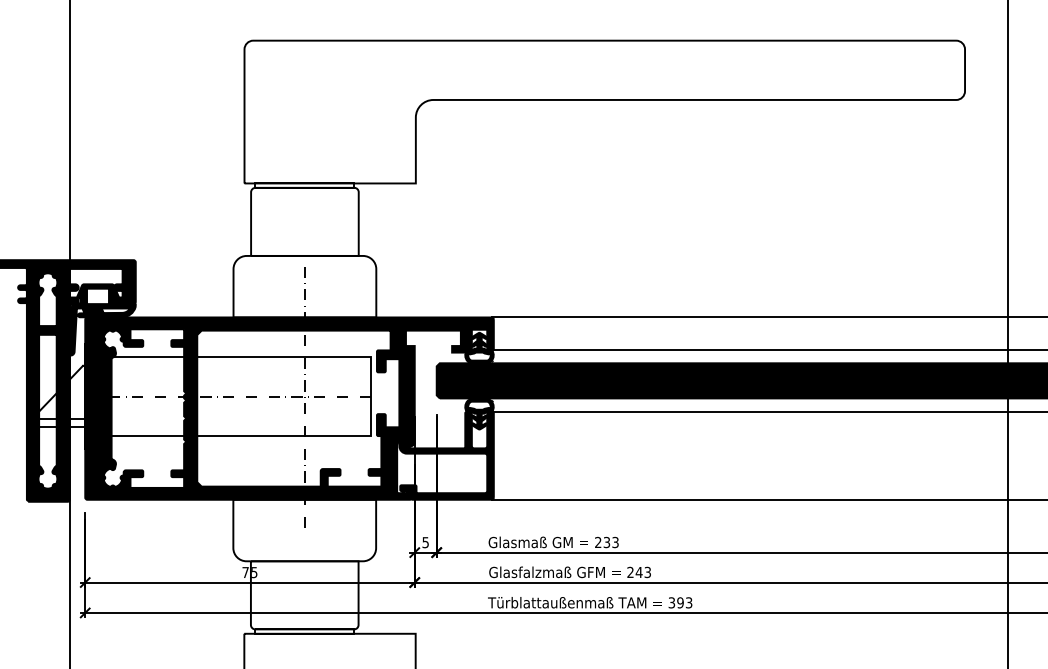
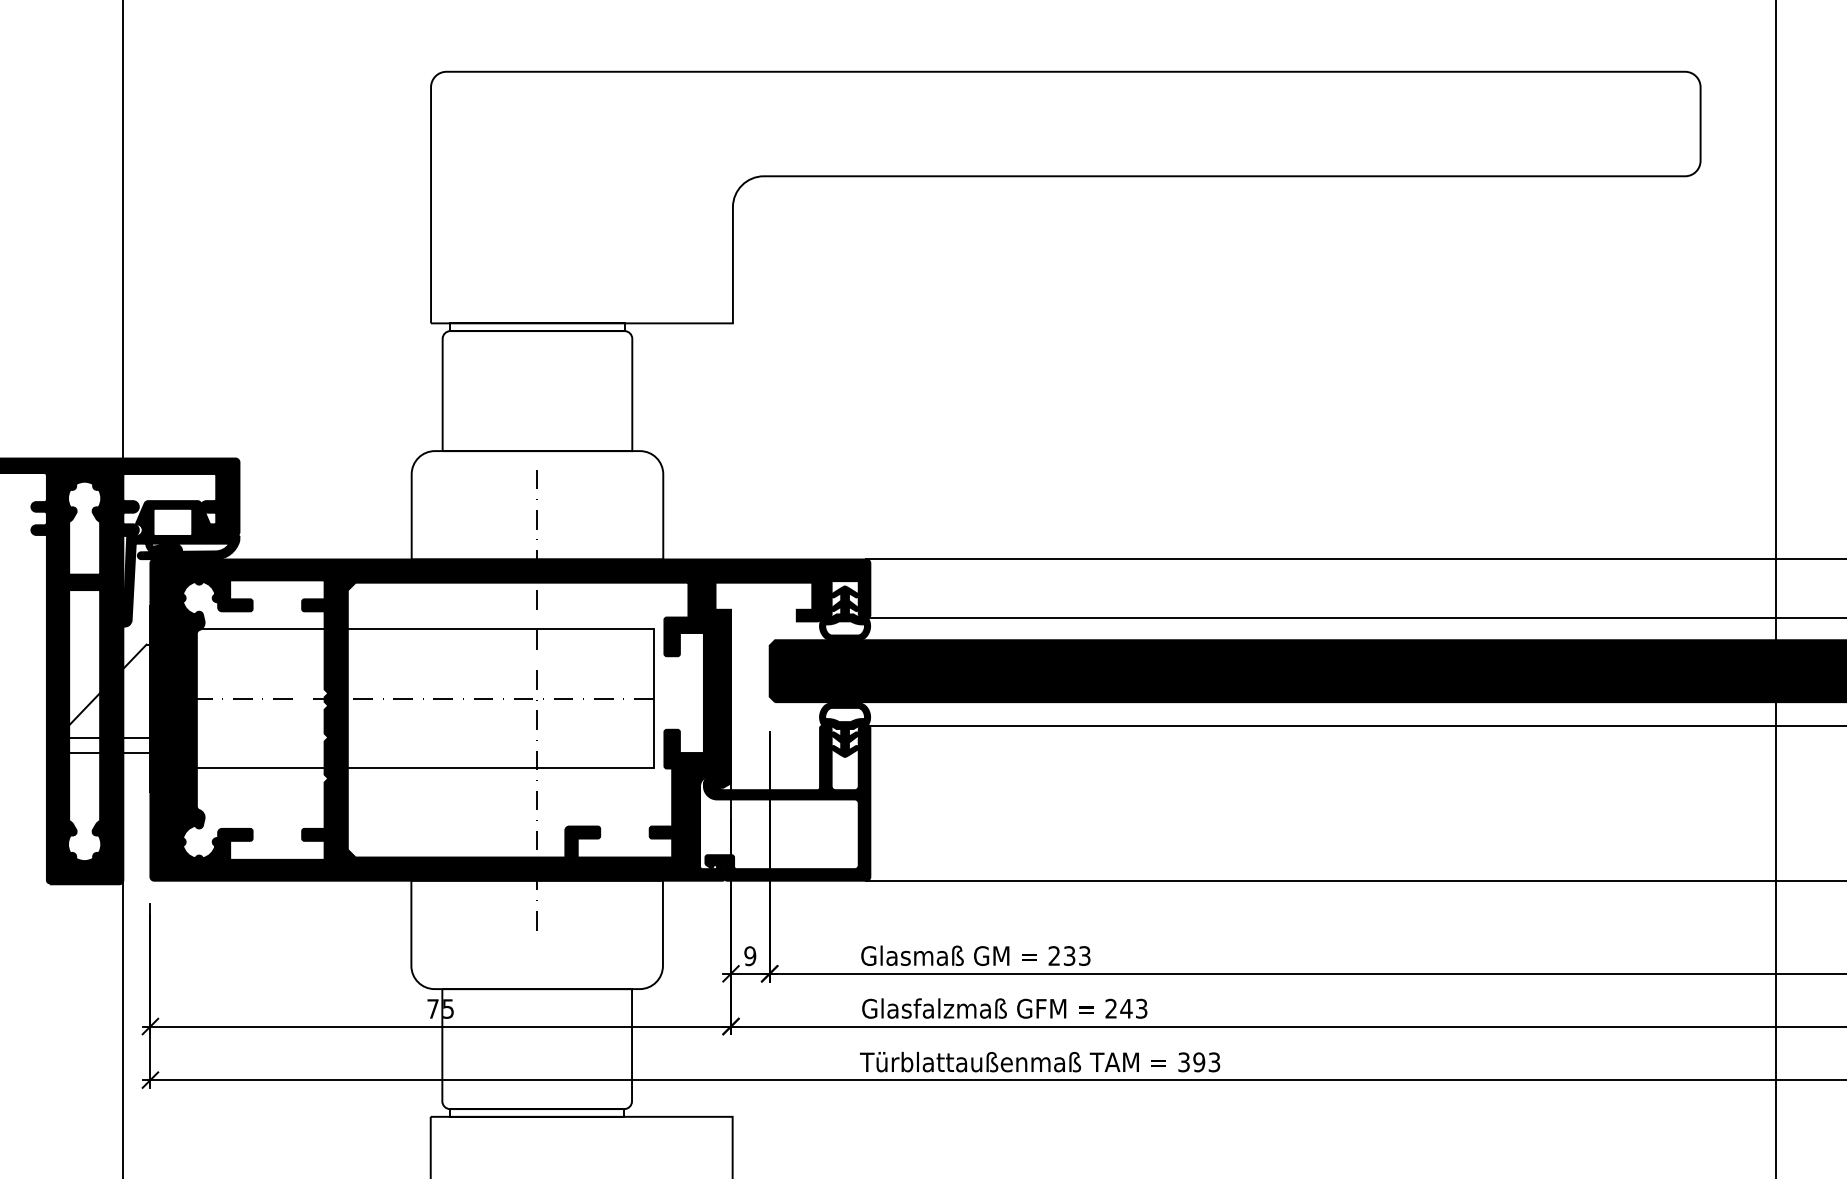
text: (425, 542) -> (749, 955), 5 -> 9

